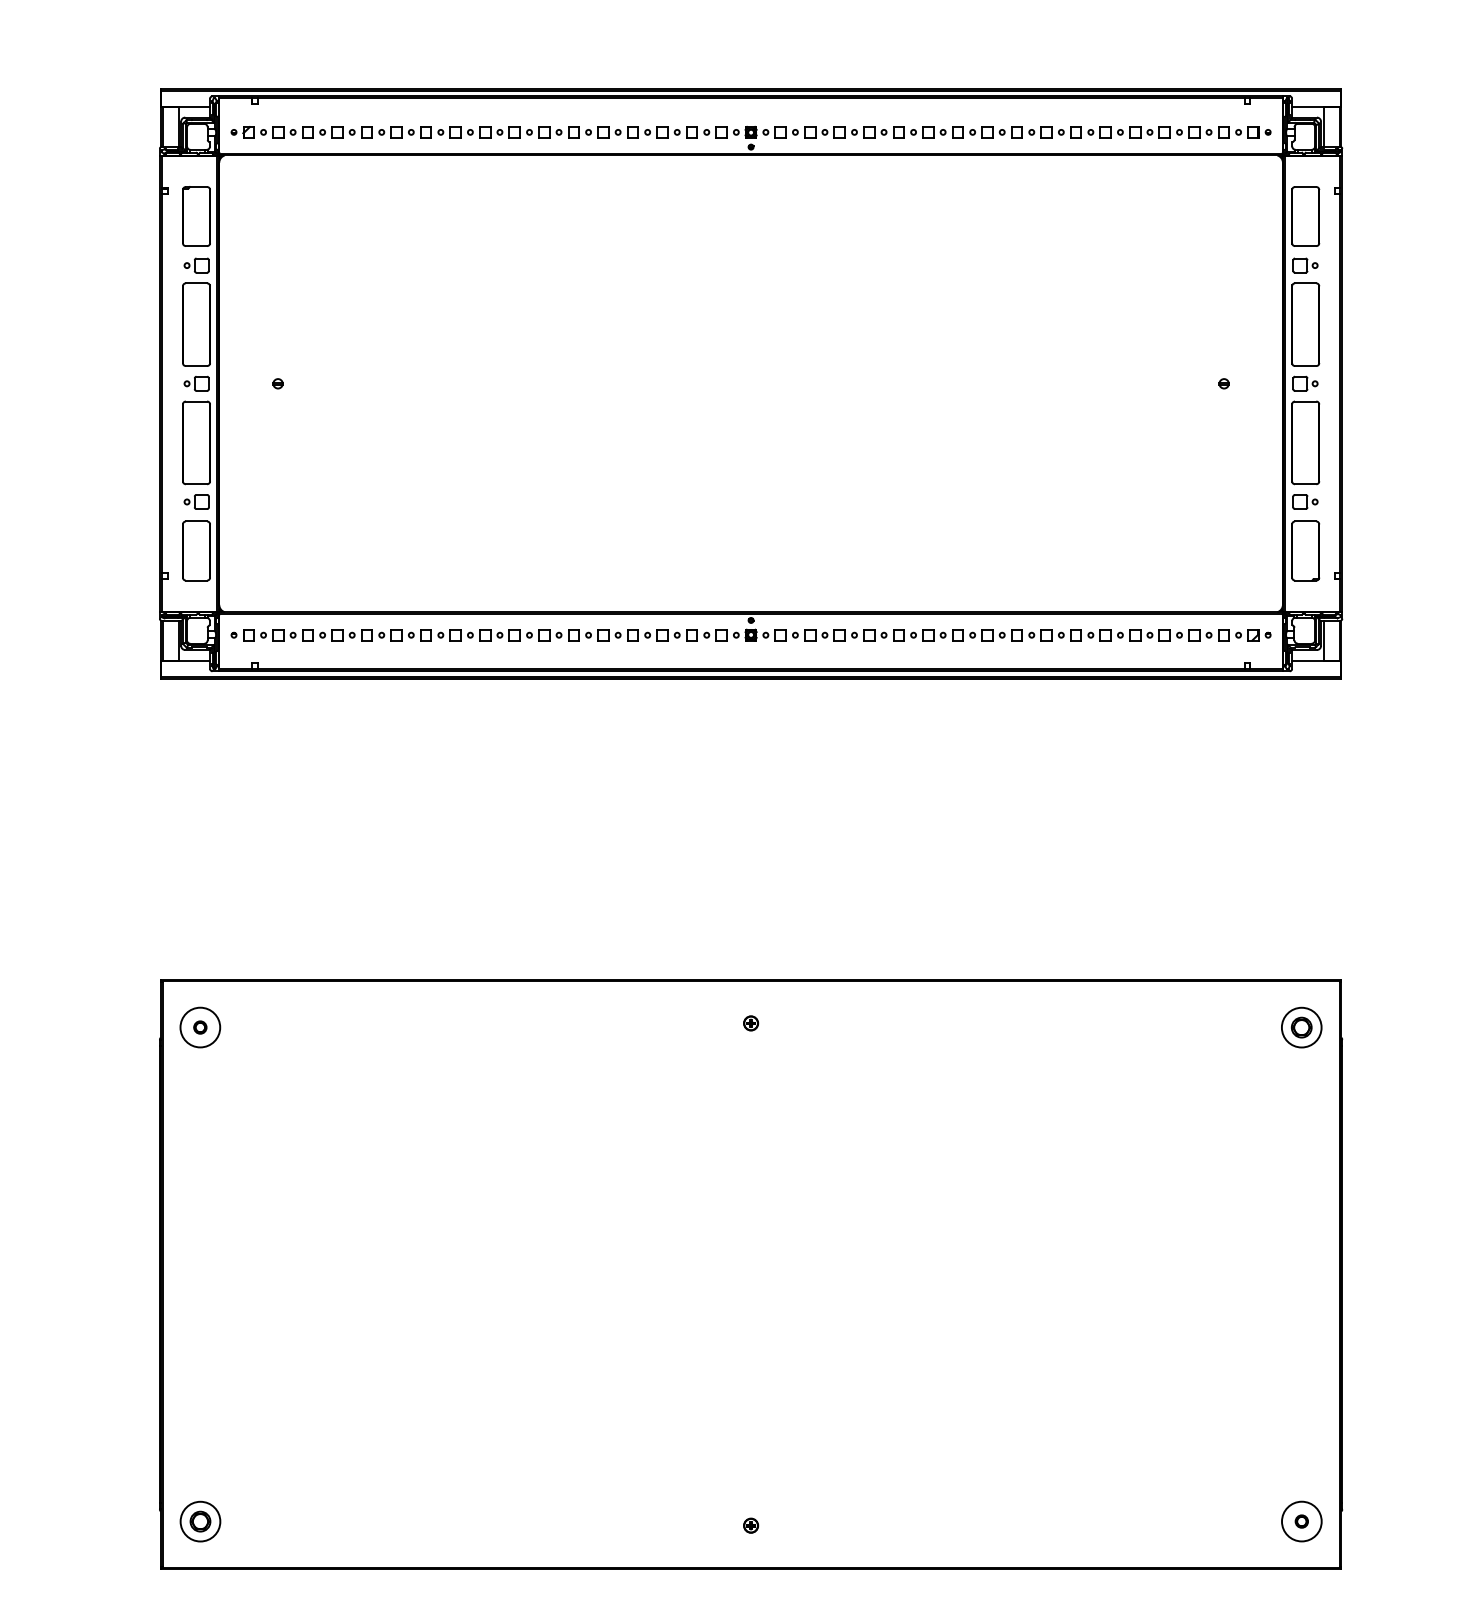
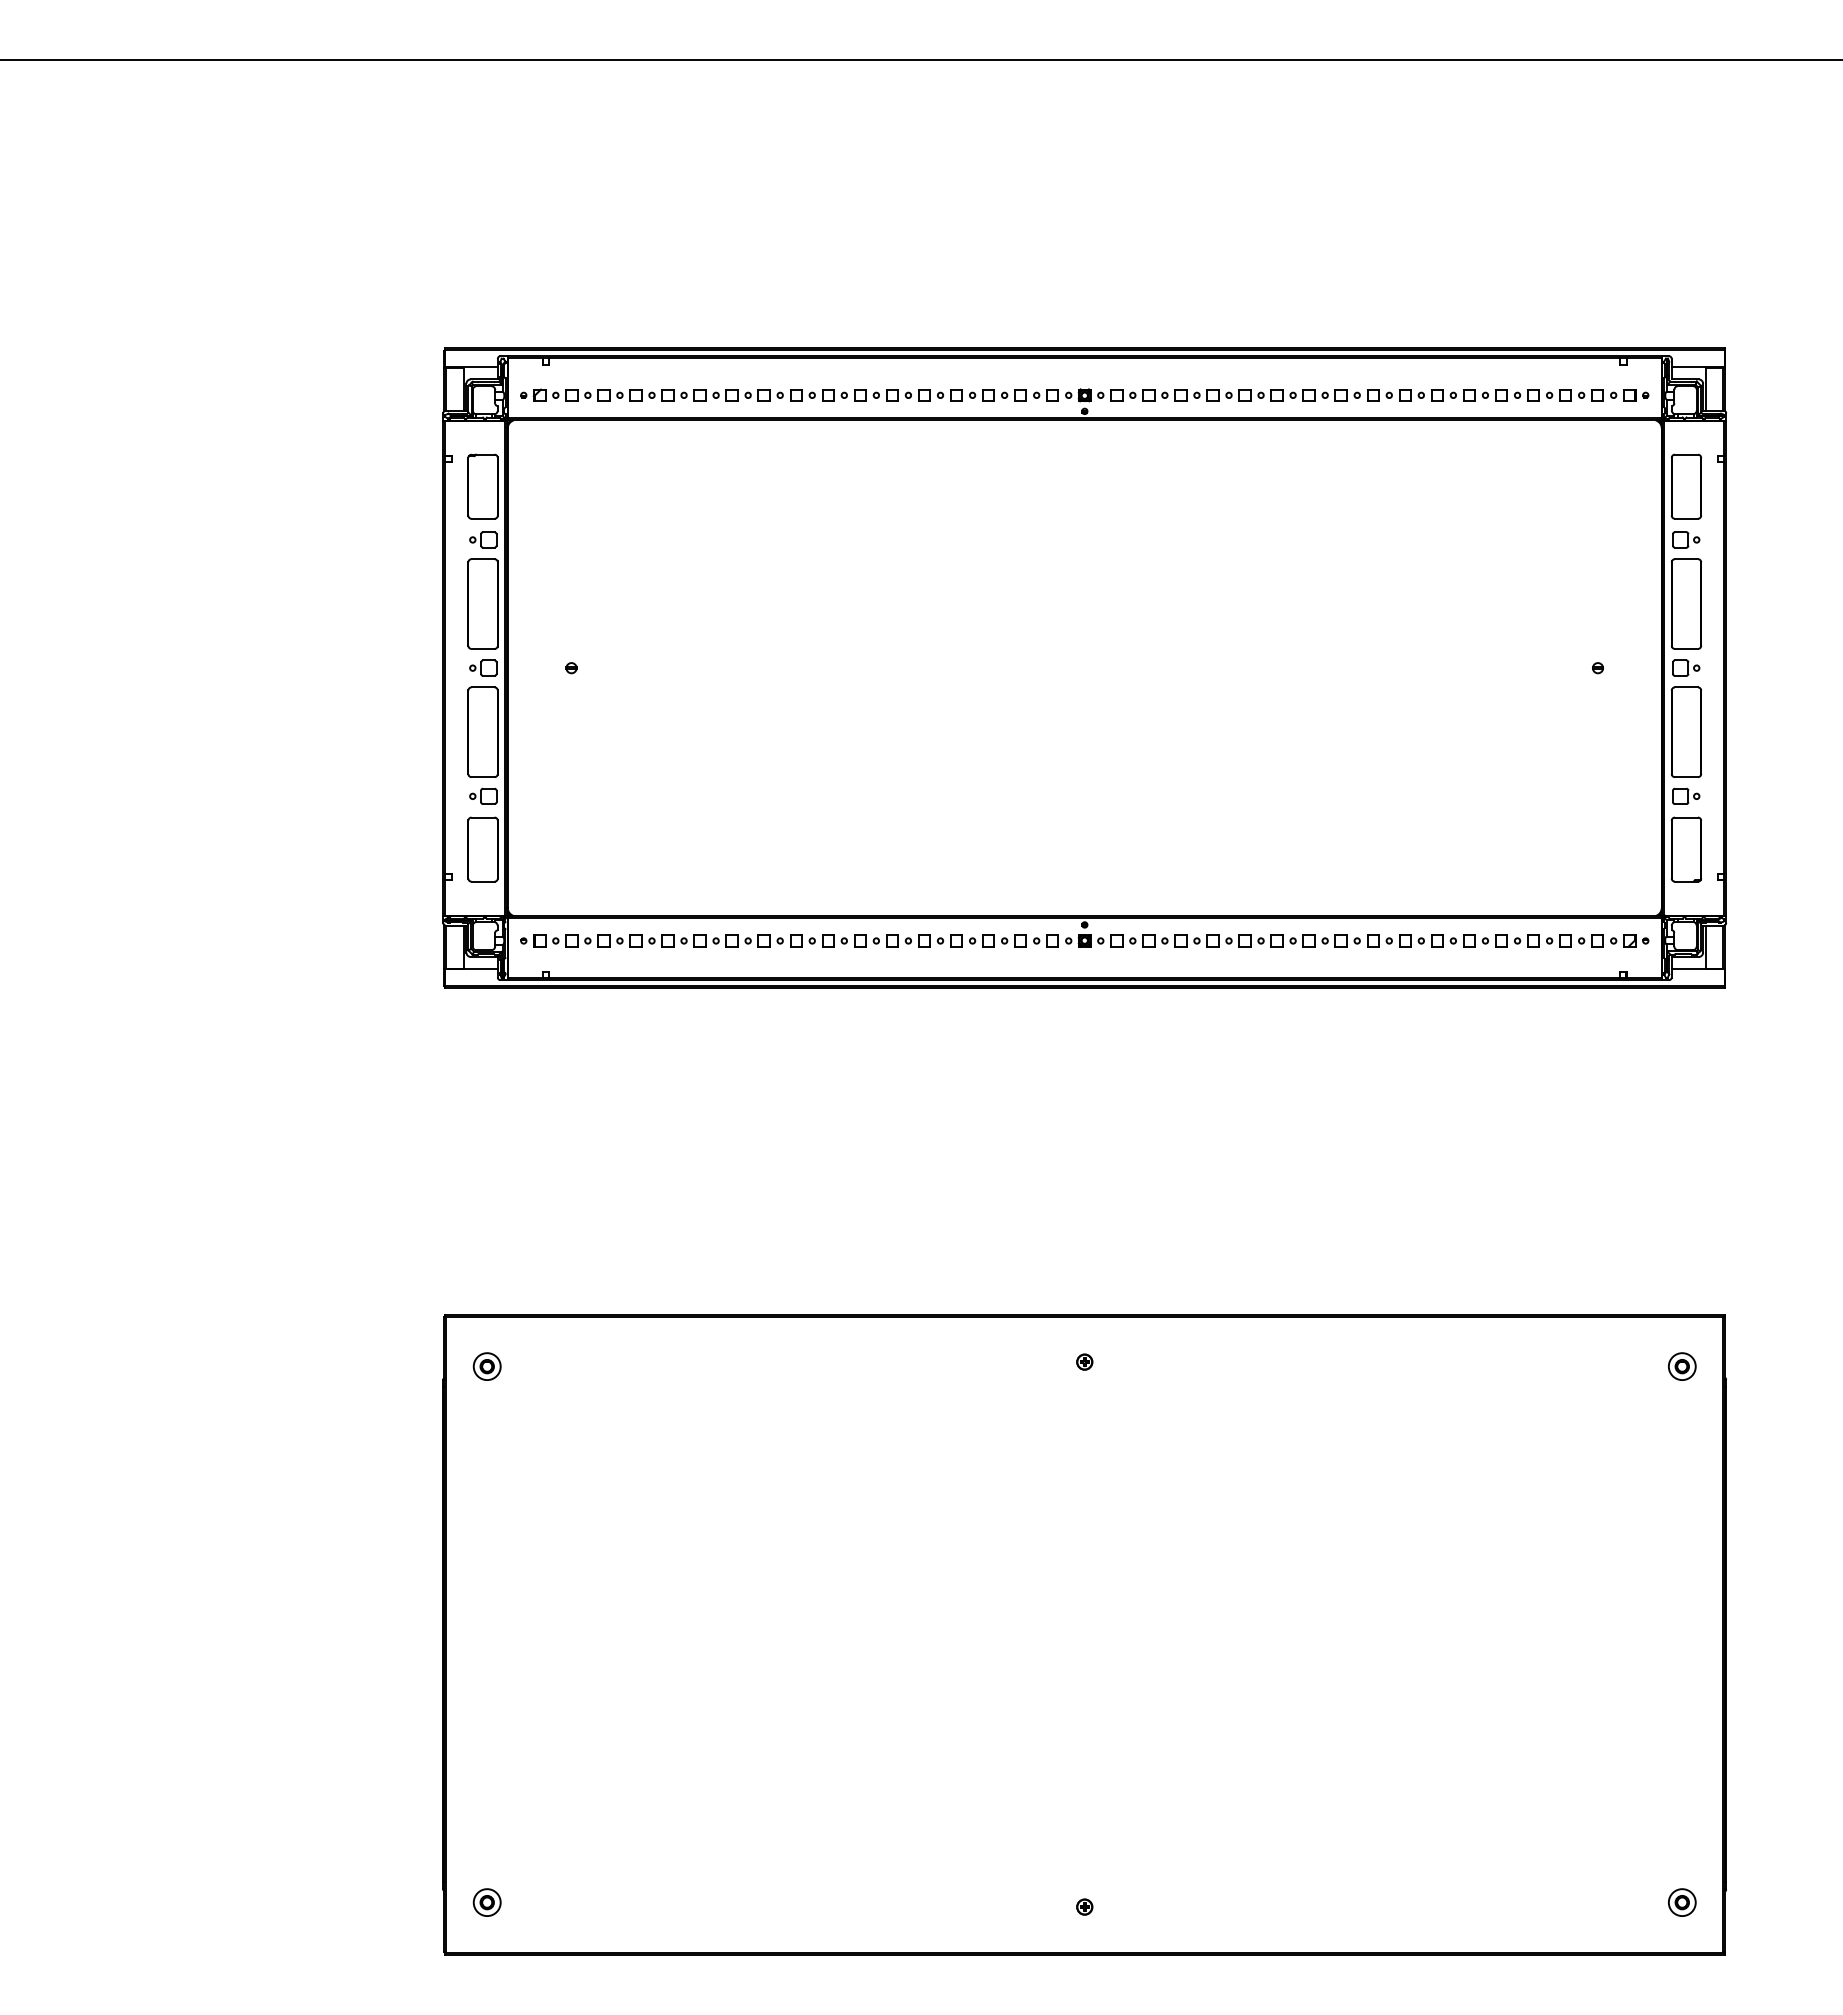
circle: (199, 1027) -> (486, 1366), size x0.62
part: (1302, 1027) -> (1682, 1366), size x0.62
part: (199, 1521) -> (486, 1902), size x0.62
circle: (1301, 1521) -> (1681, 1902), size x0.62

